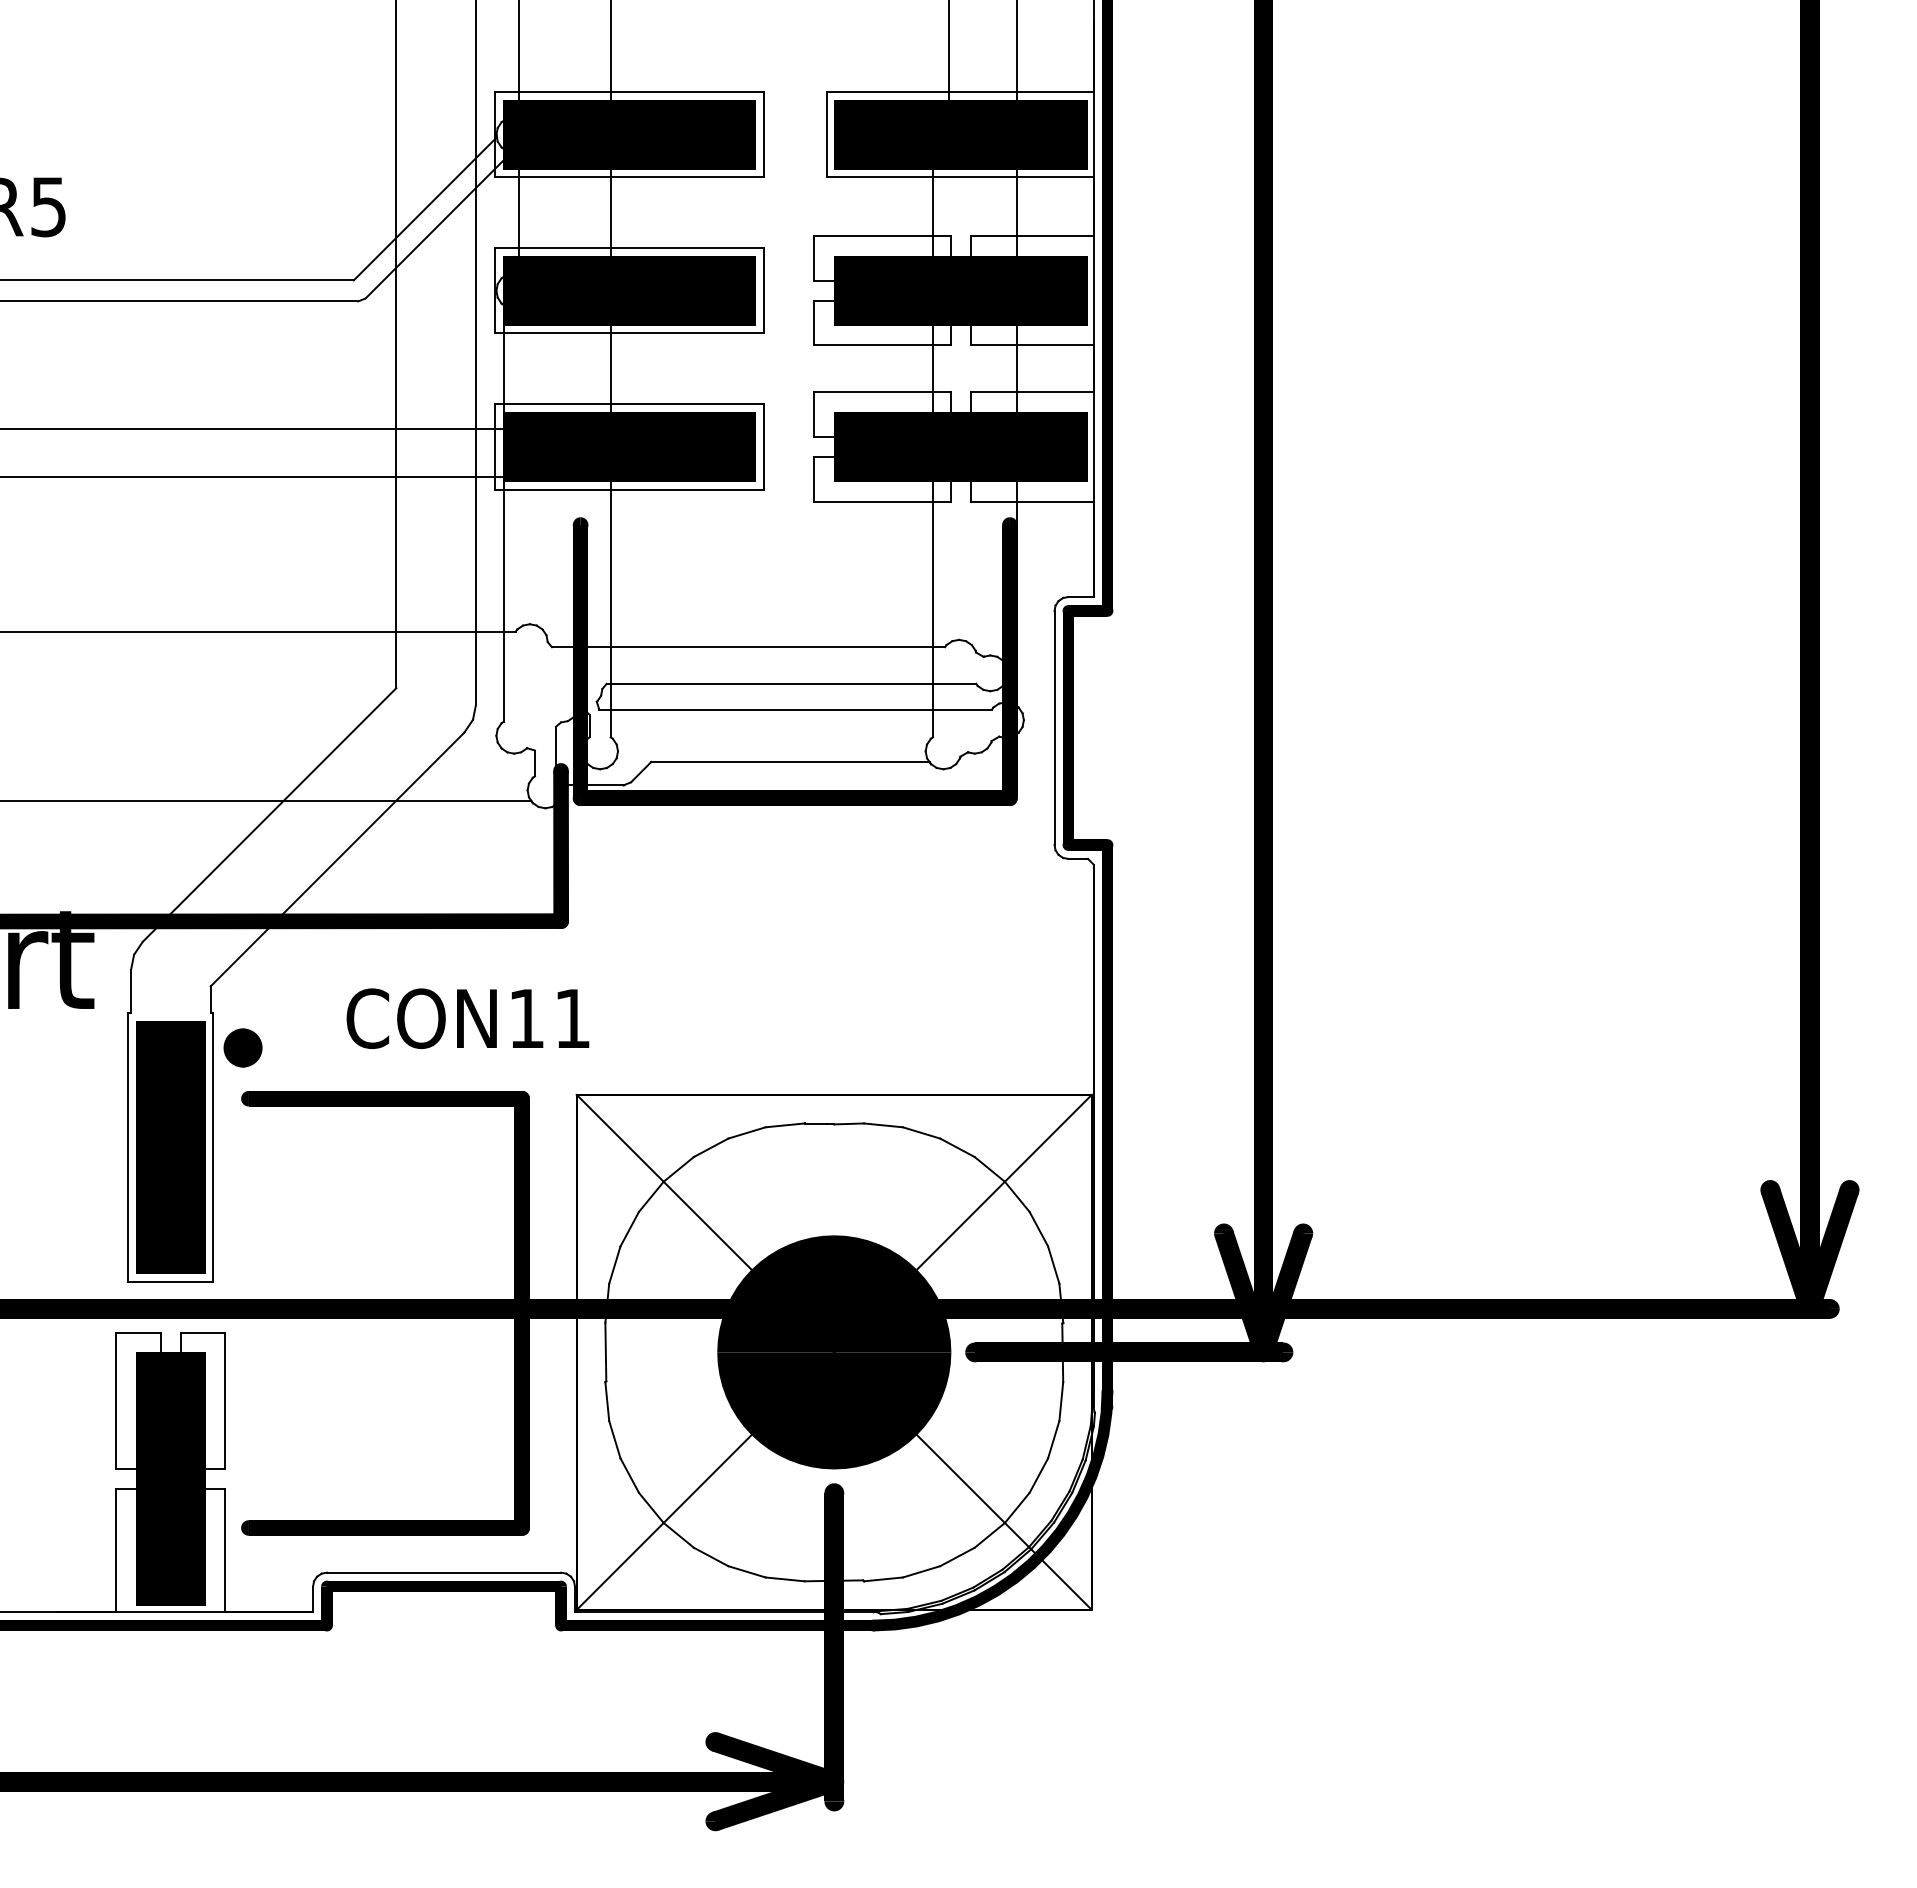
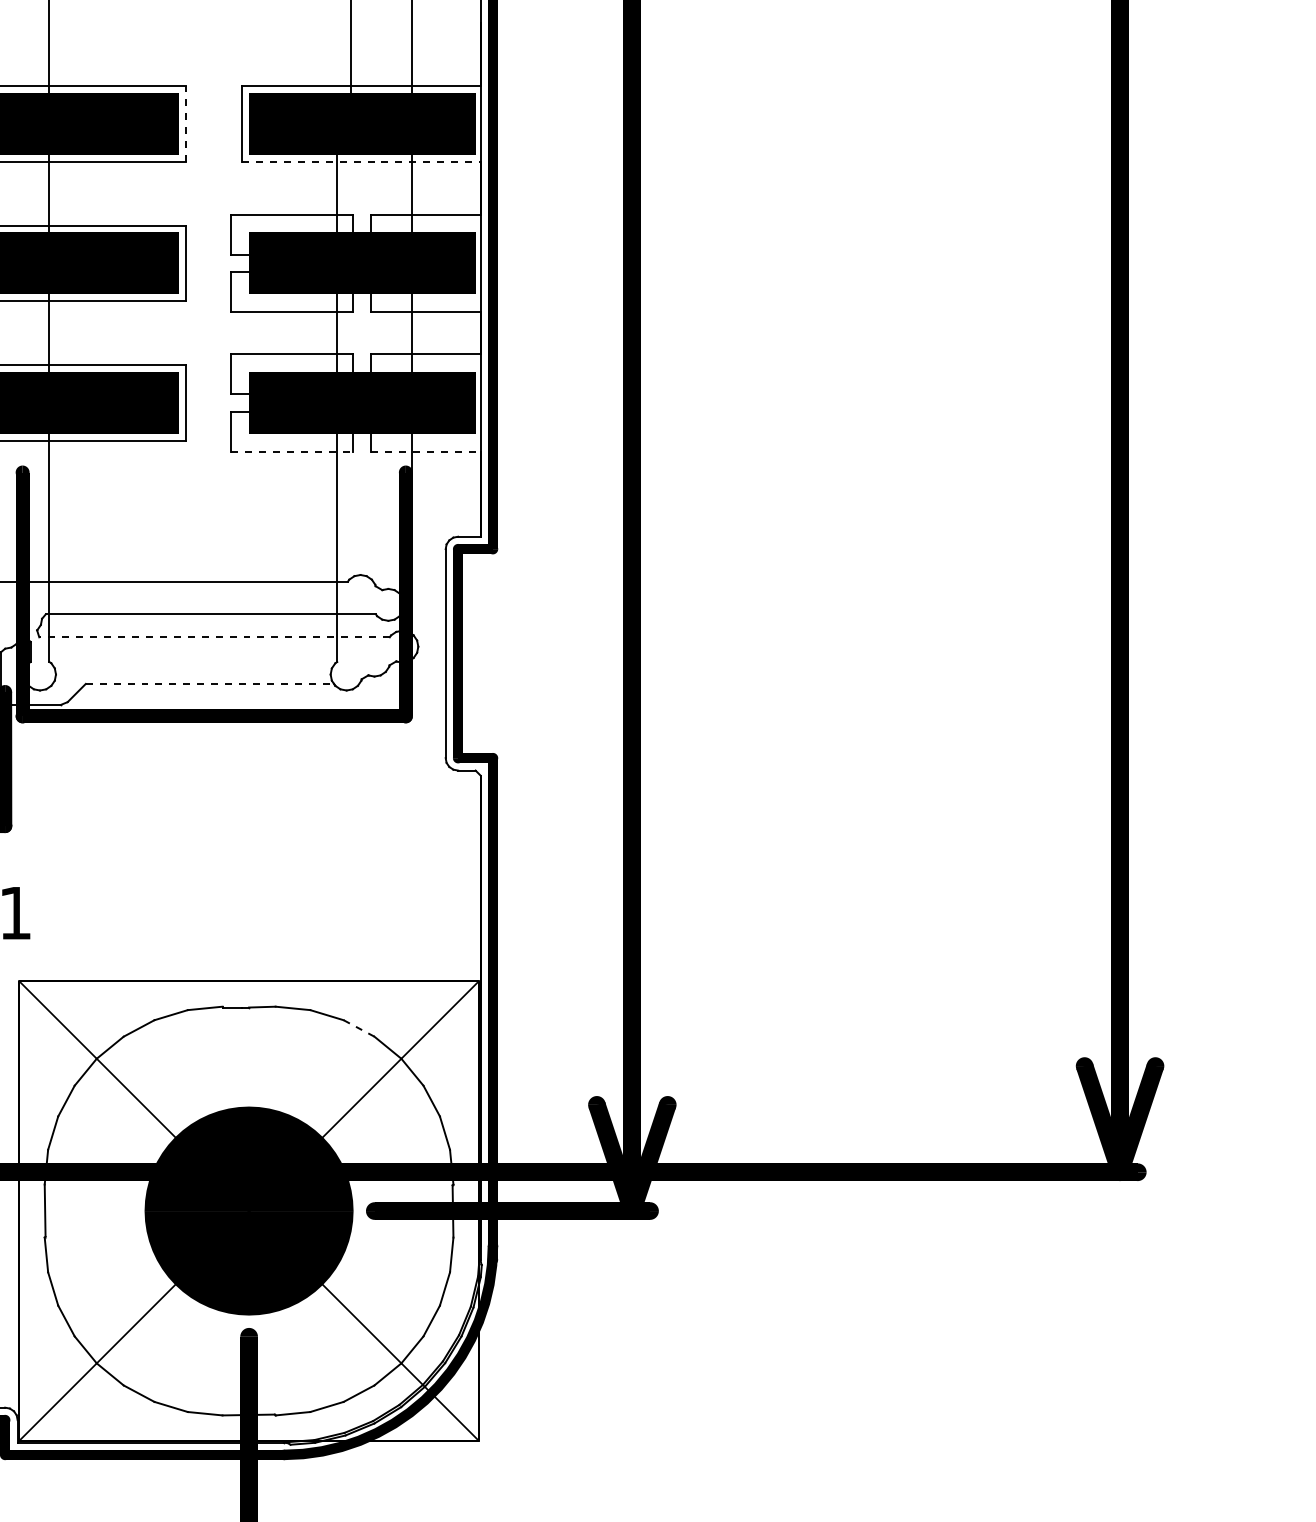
line: (764, 134) -> (186, 123), solid -> dashed
line: (960, 177) -> (361, 162), solid -> dashed
line: (883, 501) -> (293, 451), solid -> dashed
line: (1032, 501) -> (426, 451), solid -> dashed
line: (795, 709) -> (214, 637), solid -> dashed
line: (790, 761) -> (209, 683), solid -> dashed
line: (957, 1147) -> (359, 1028), solid -> dashed

